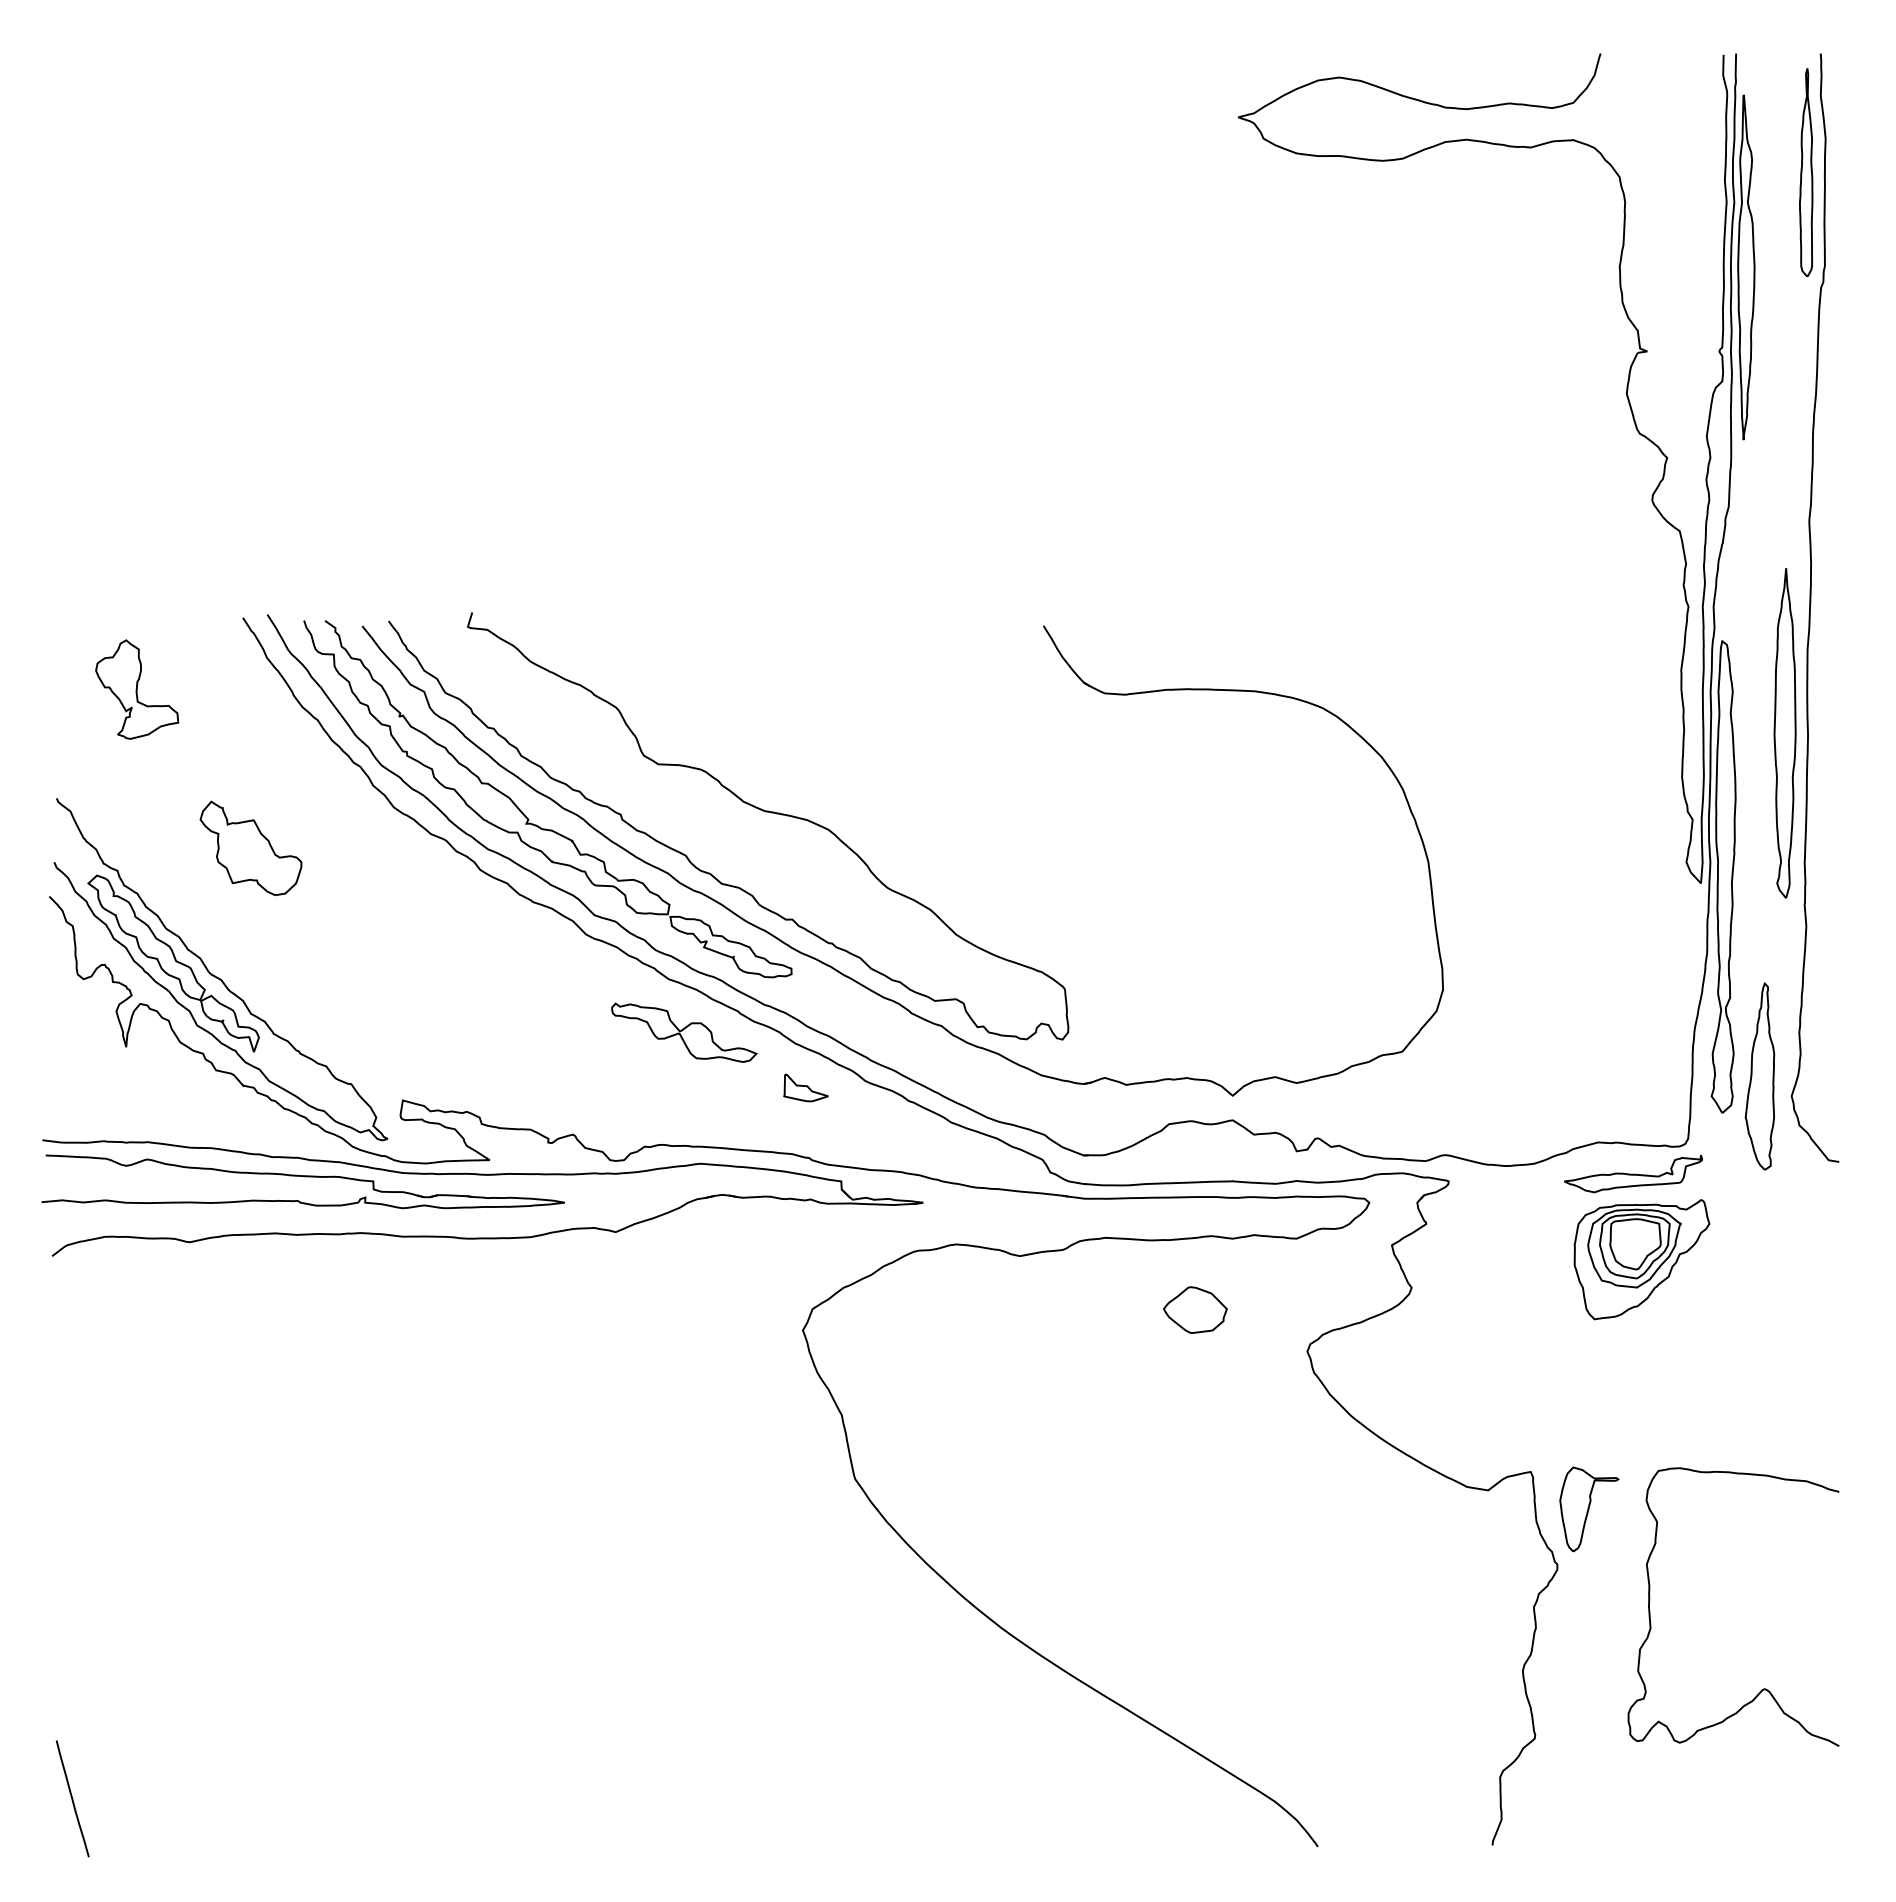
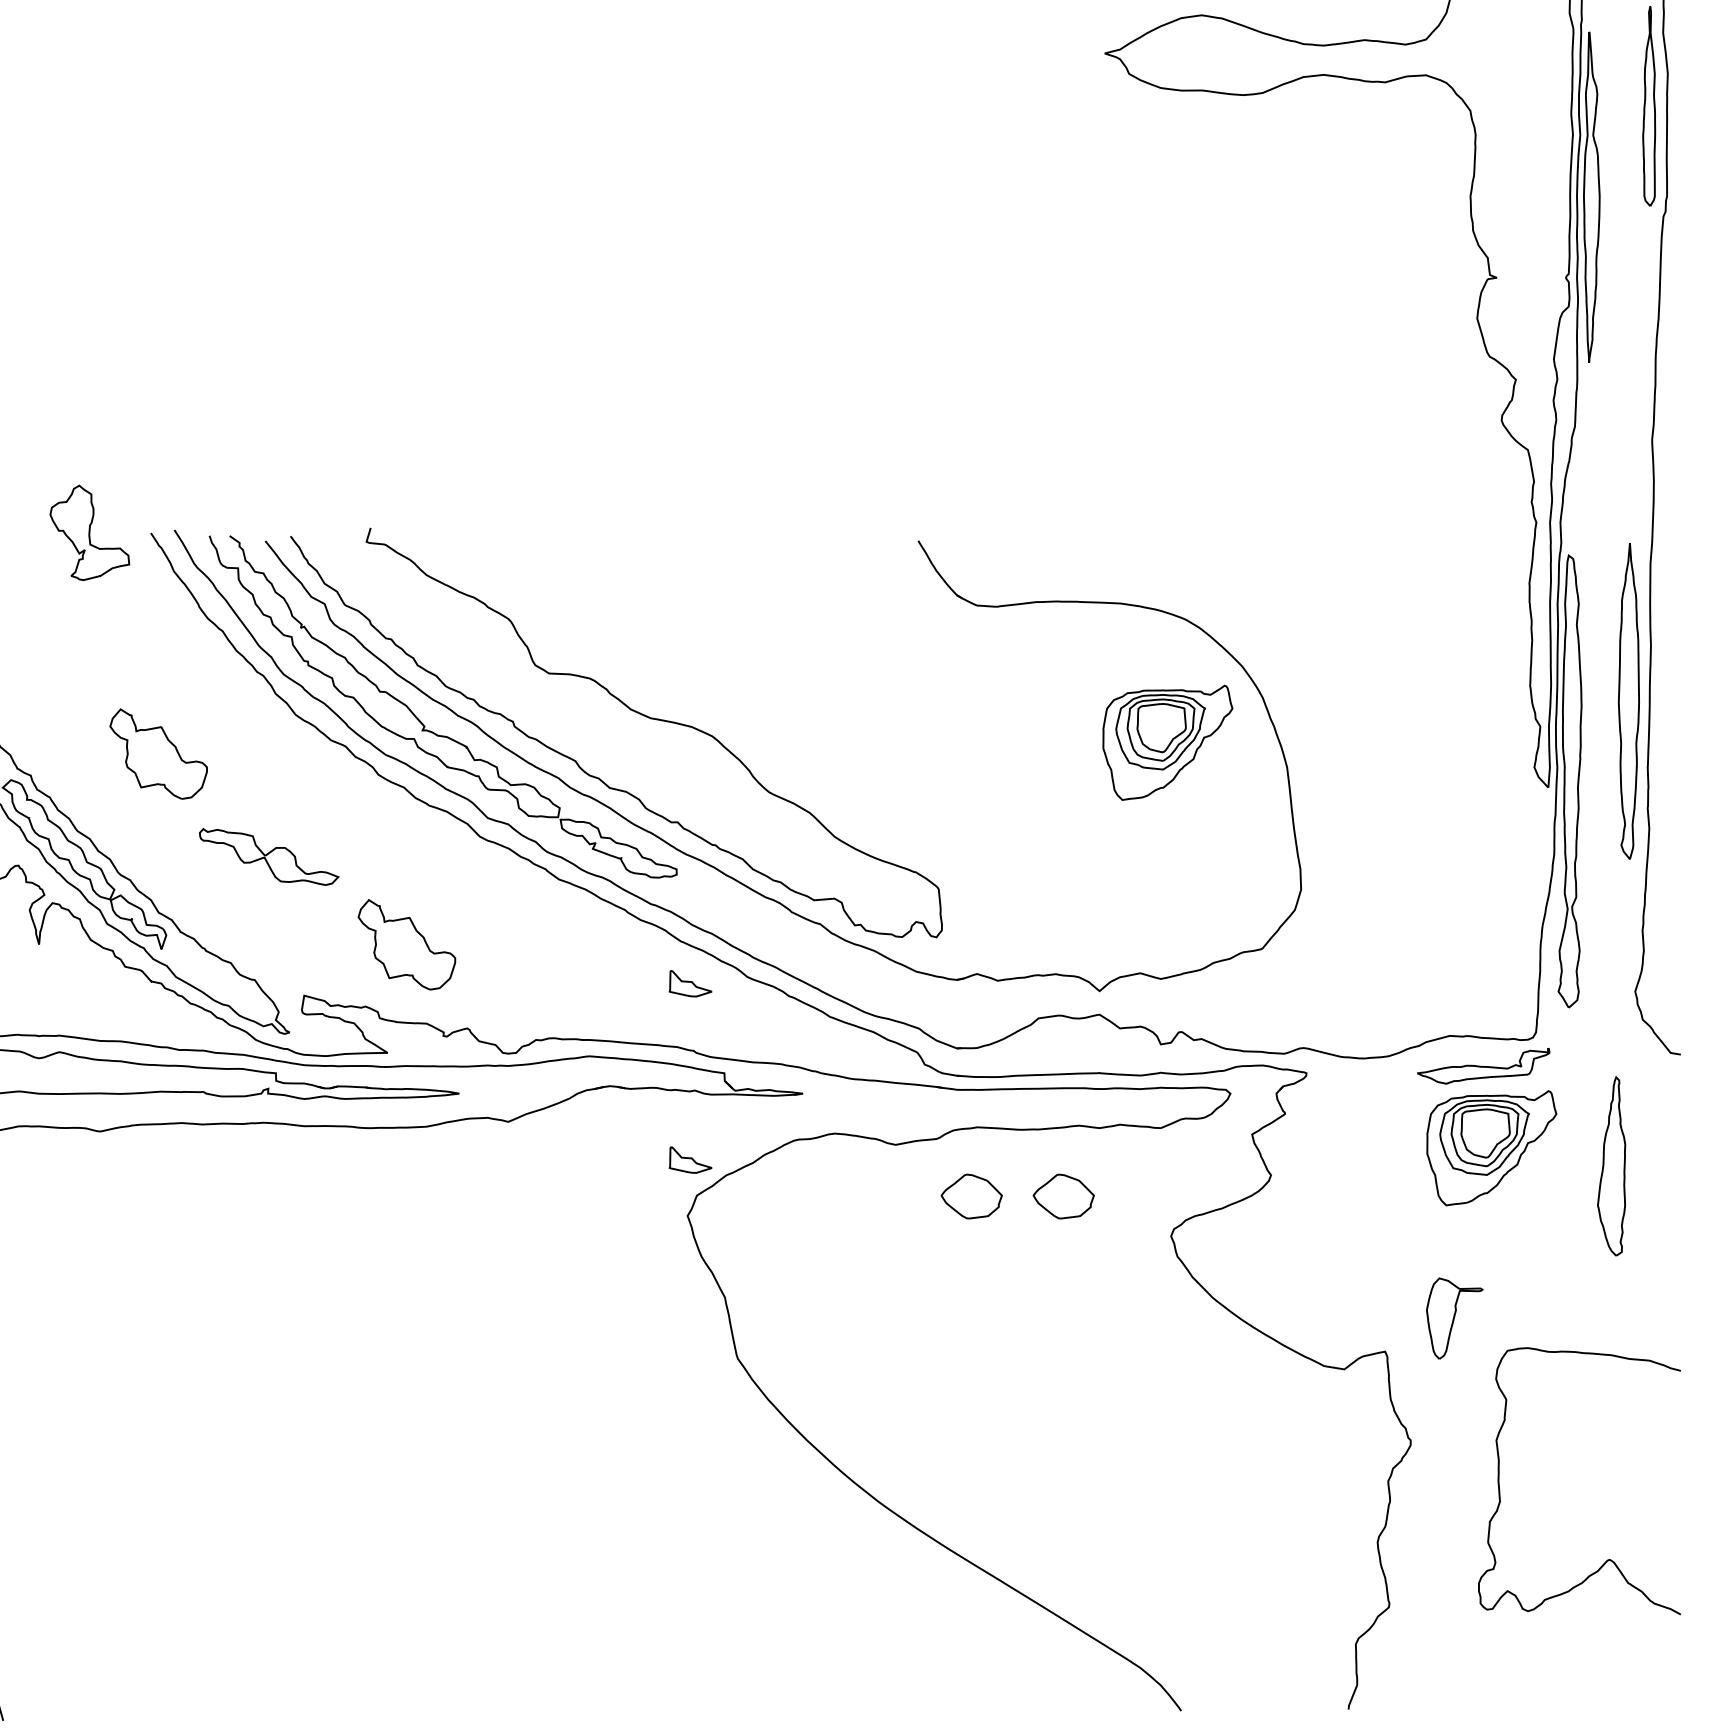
part: (137, 689) -> (90, 532), moved
part: (1784, 733) -> (1628, 701), moved
part: (1303, 836) -> (1167, 742), added
part: (684, 1032) -> (269, 856), moved
part: (509, 1046) -> (406, 943), added
part: (1759, 1076) -> (1611, 1166), moved
part: (805, 1271) -> (690, 1159), added
part: (1099, 1309) -> (971, 1196), added
part: (1589, 1508) -> (1454, 1317), moved

